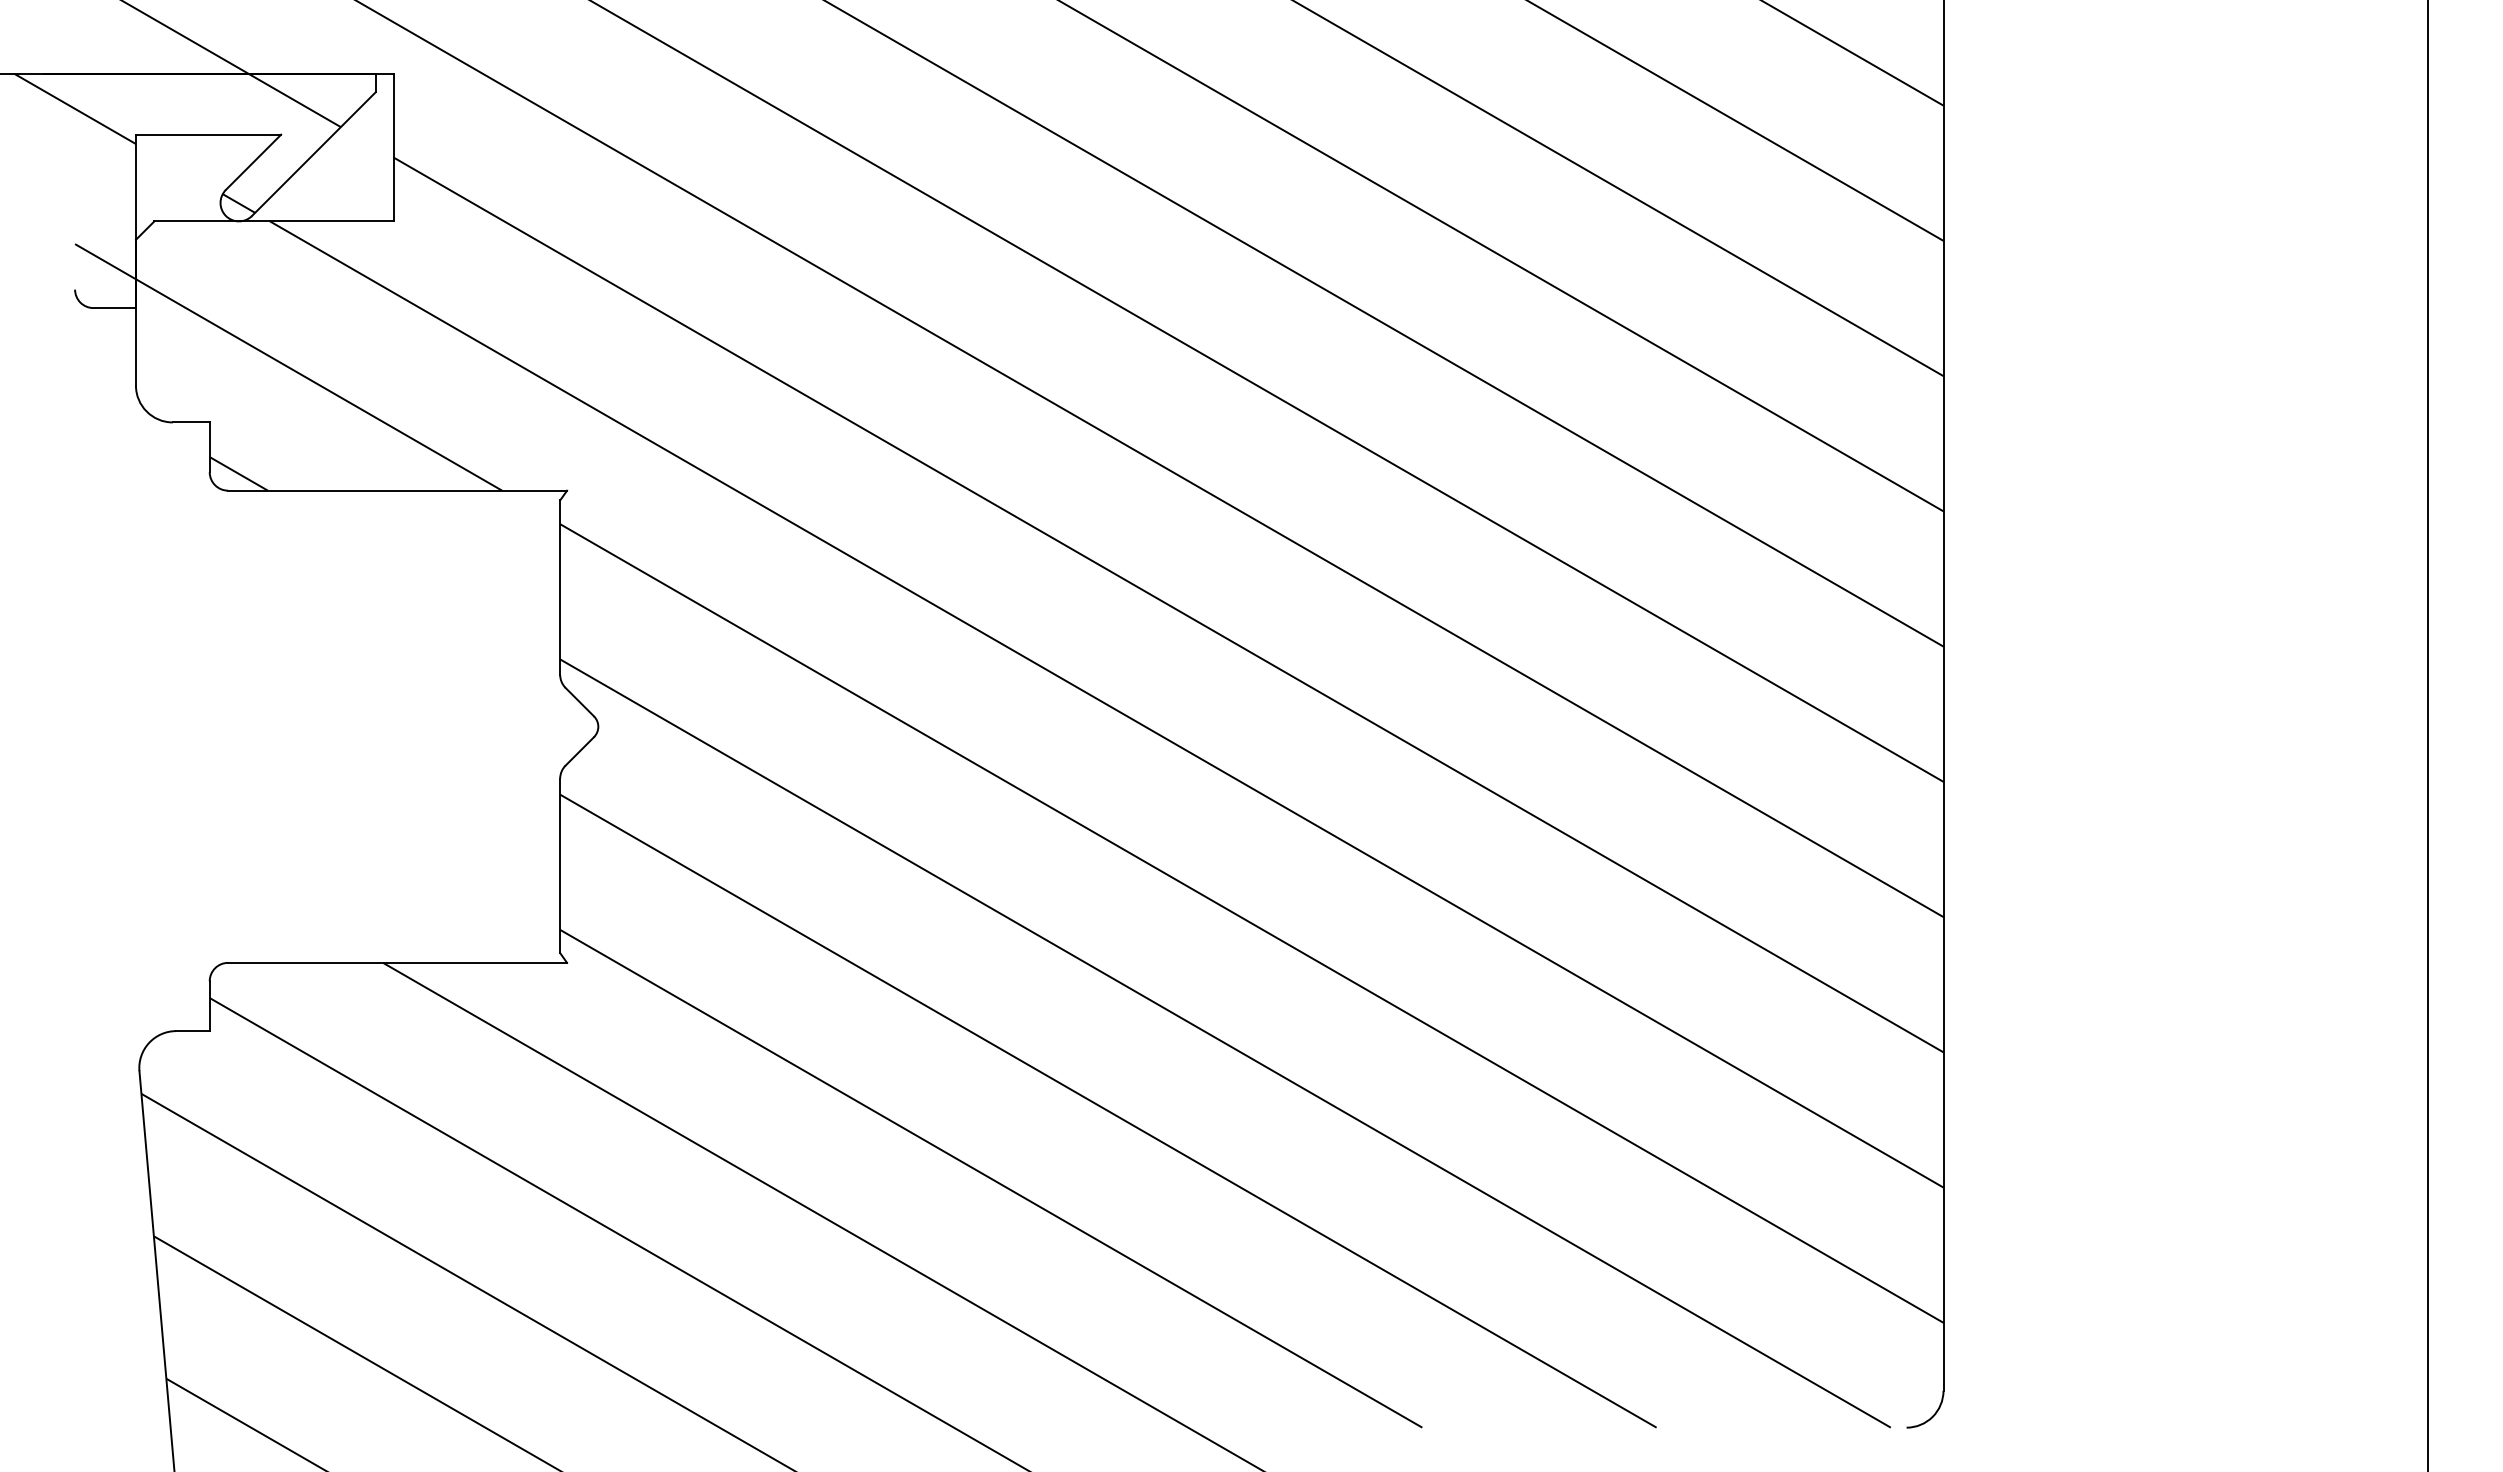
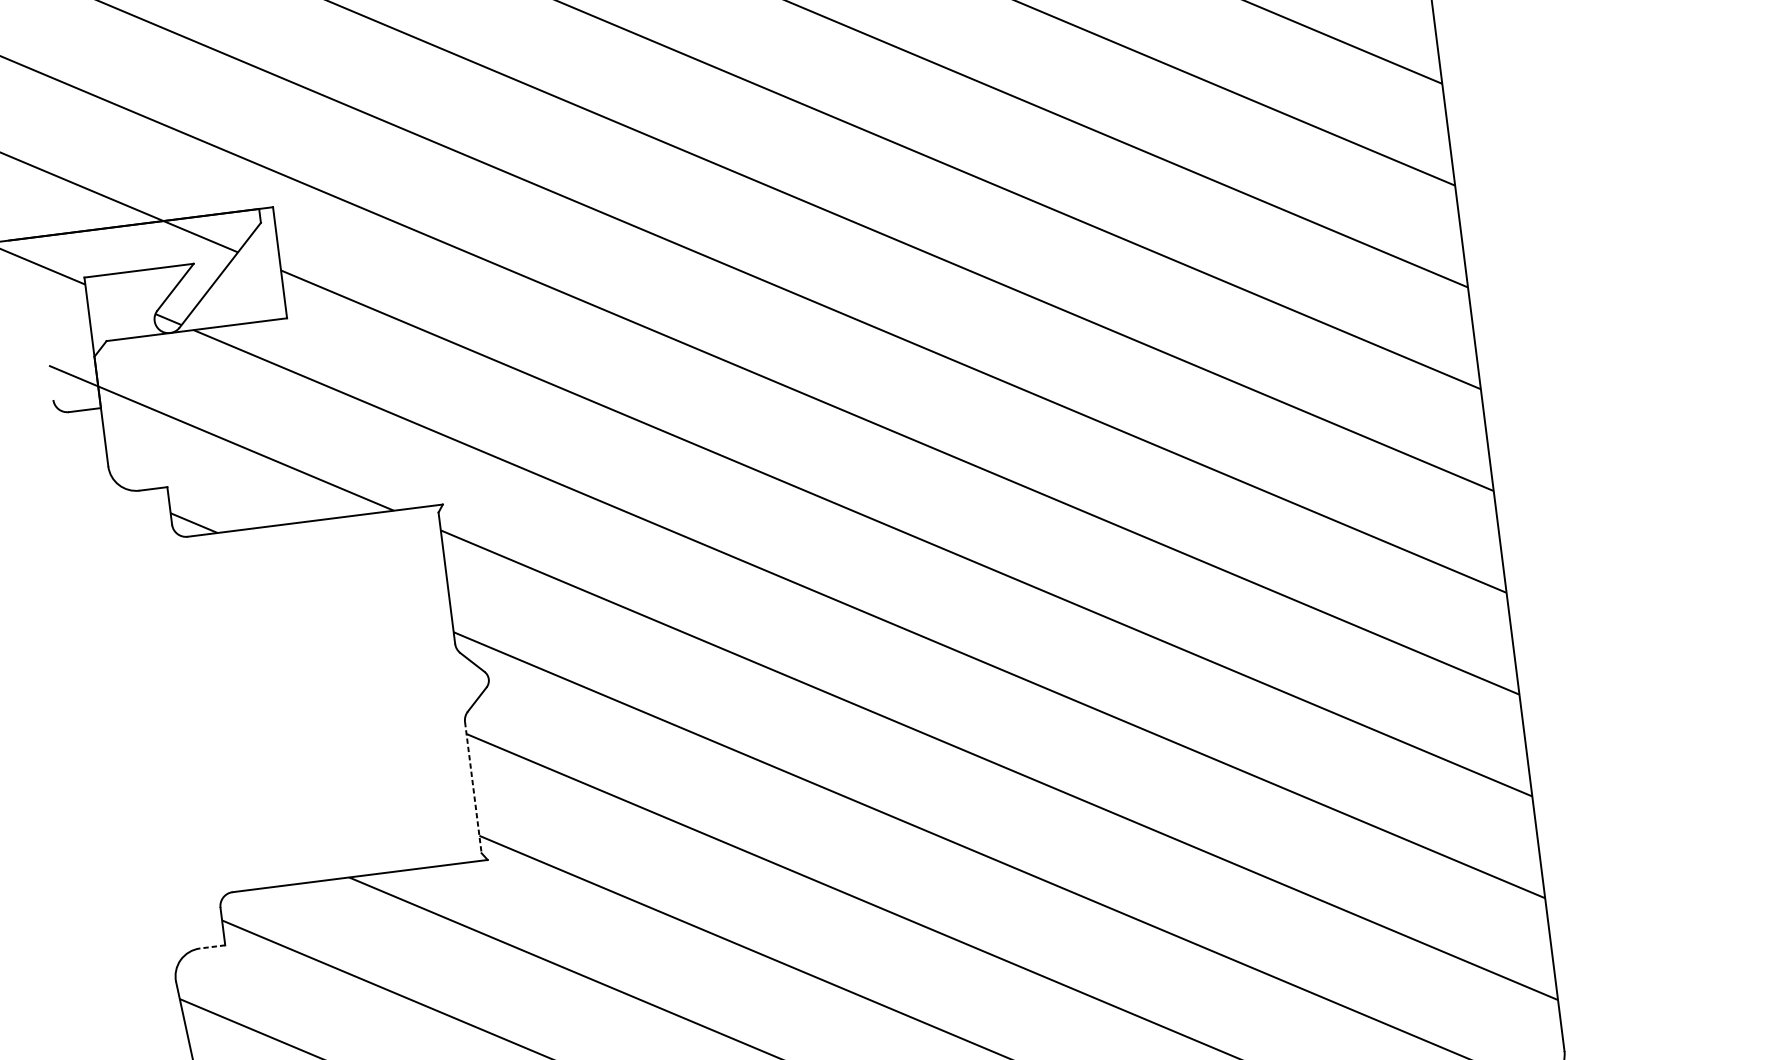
line: (560, 866) -> (473, 788), solid -> dashed
line: (192, 1031) -> (212, 947), solid -> dashed

